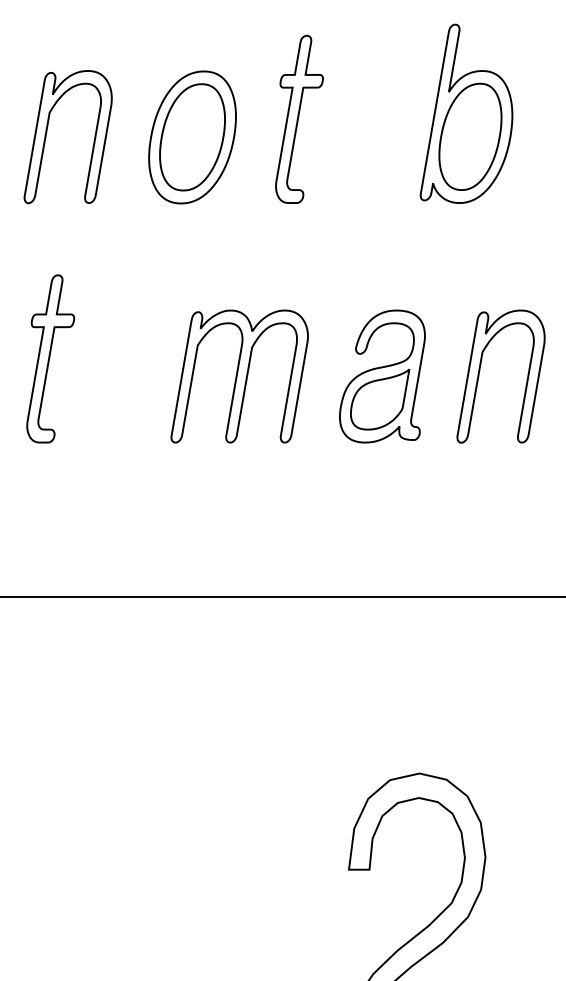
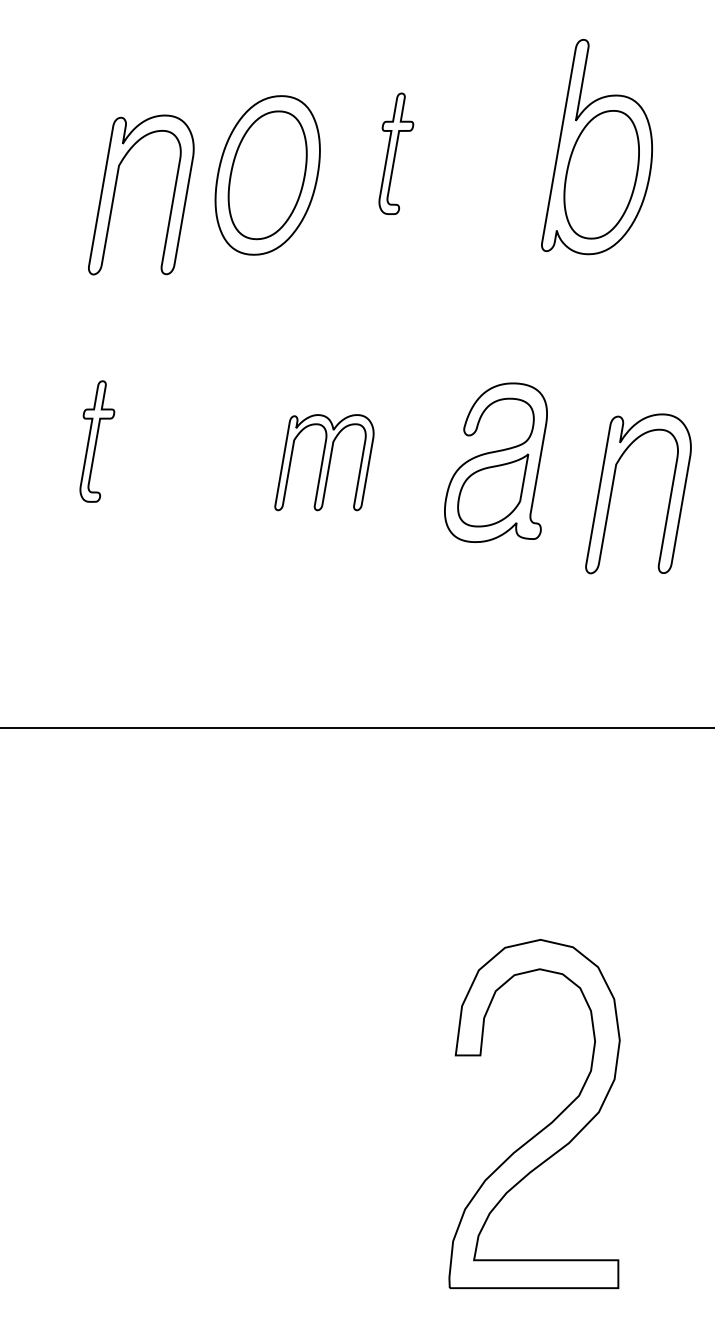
part: (299, 119) -> (396, 153), size x0.6
part: (47, 130) -> (116, 187), moved
part: (50, 358) -> (97, 441), size x0.6
part: (480, 371) -> (613, 487), moved
part: (239, 376) -> (324, 462), size x0.6

